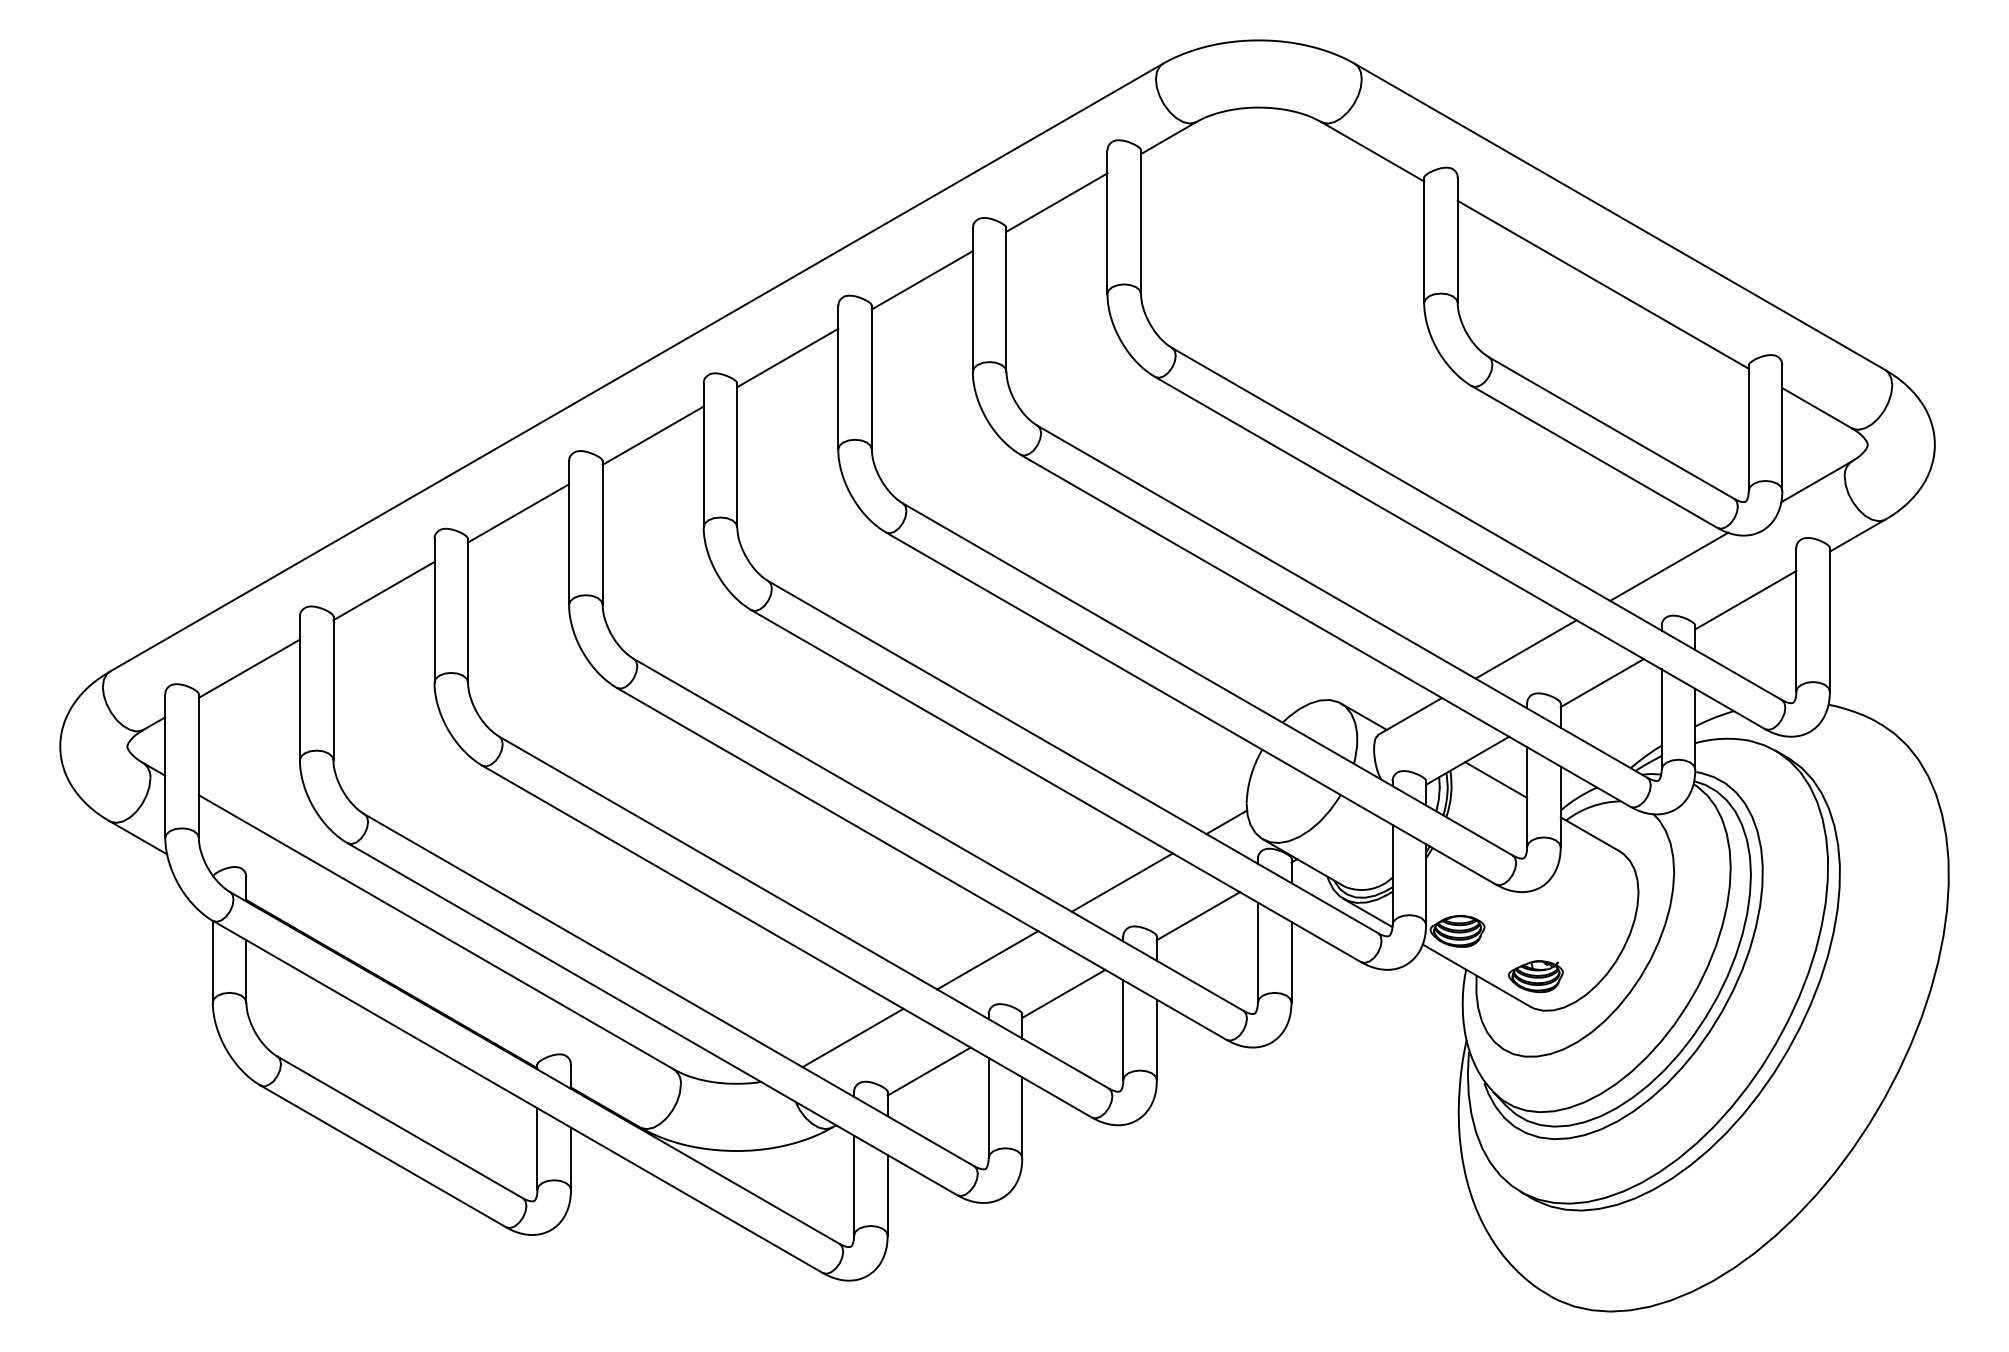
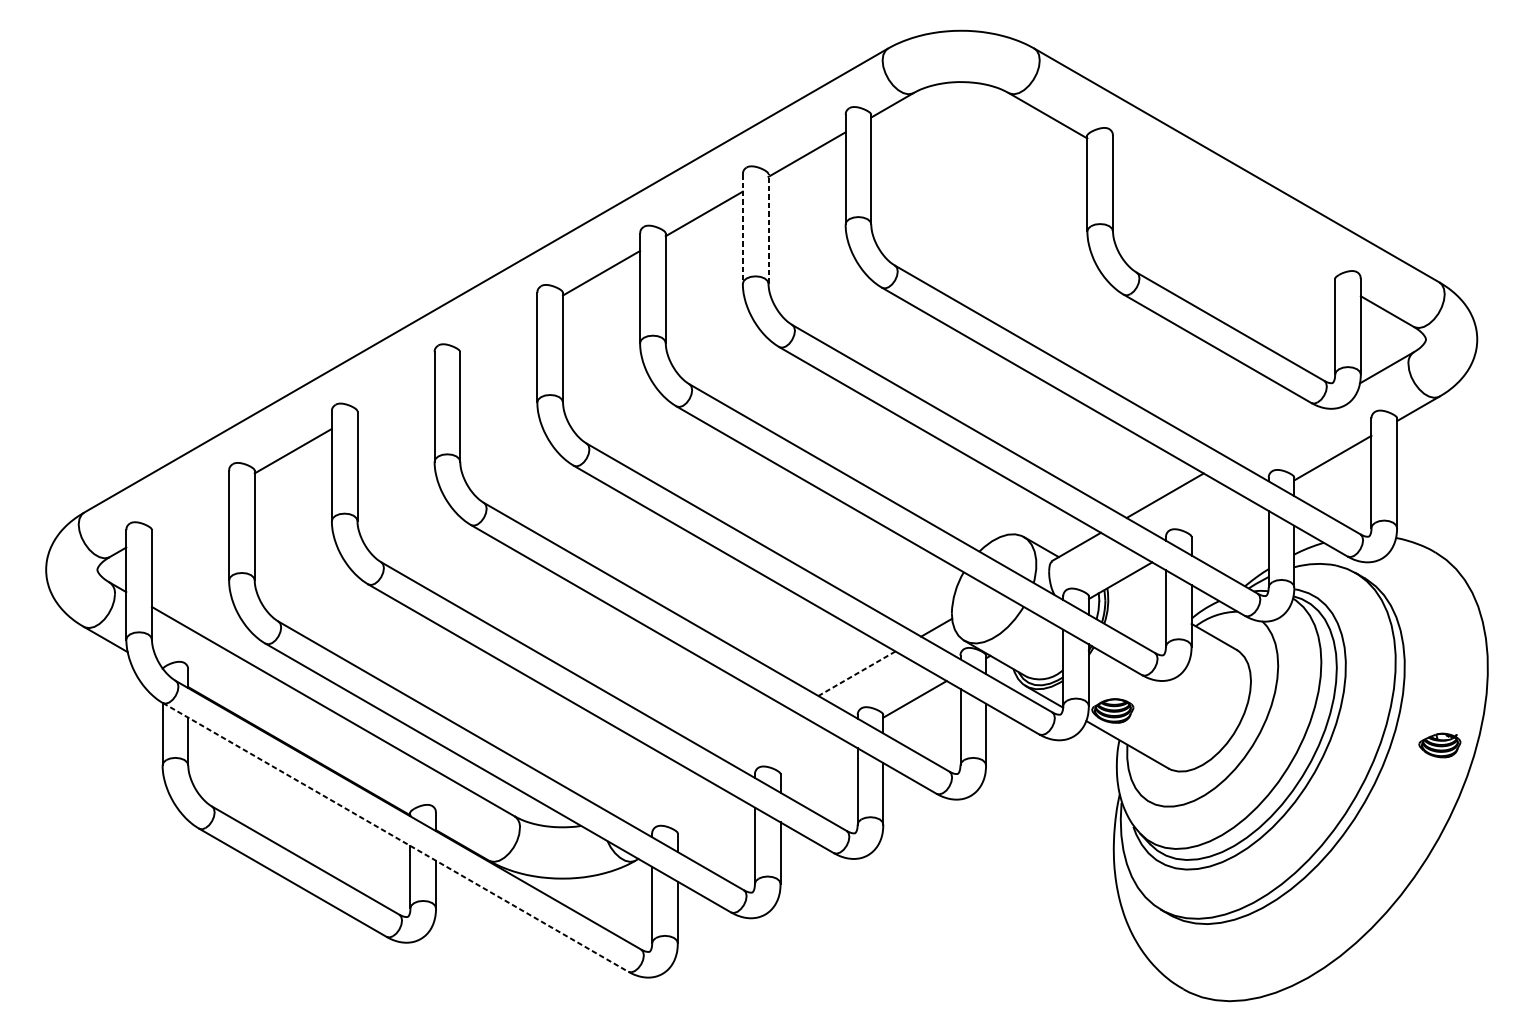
line: (1602, 284) -> (1223, 217), removed
line: (972, 300) -> (742, 229), solid -> dashed
line: (1006, 300) -> (768, 229), solid -> dashed
line: (652, 435) -> (498, 332), removed
line: (518, 513) -> (395, 391), removed
line: (1669, 566) -> (1274, 432), removed
line: (248, 668) -> (189, 510), removed
line: (1601, 683) -> (1222, 521), removed
line: (1496, 780) -> (1142, 595), removed
line: (1121, 882) -> (856, 673), solid -> dashed
line: (987, 960) -> (754, 733), removed
part: (1535, 976) -> (1439, 745), moved
line: (1063, 993) -> (812, 758), removed
line: (852, 1037) -> (650, 791), removed
line: (928, 1071) -> (708, 817), removed
line: (518, 1097) -> (395, 837), solid -> dashed

